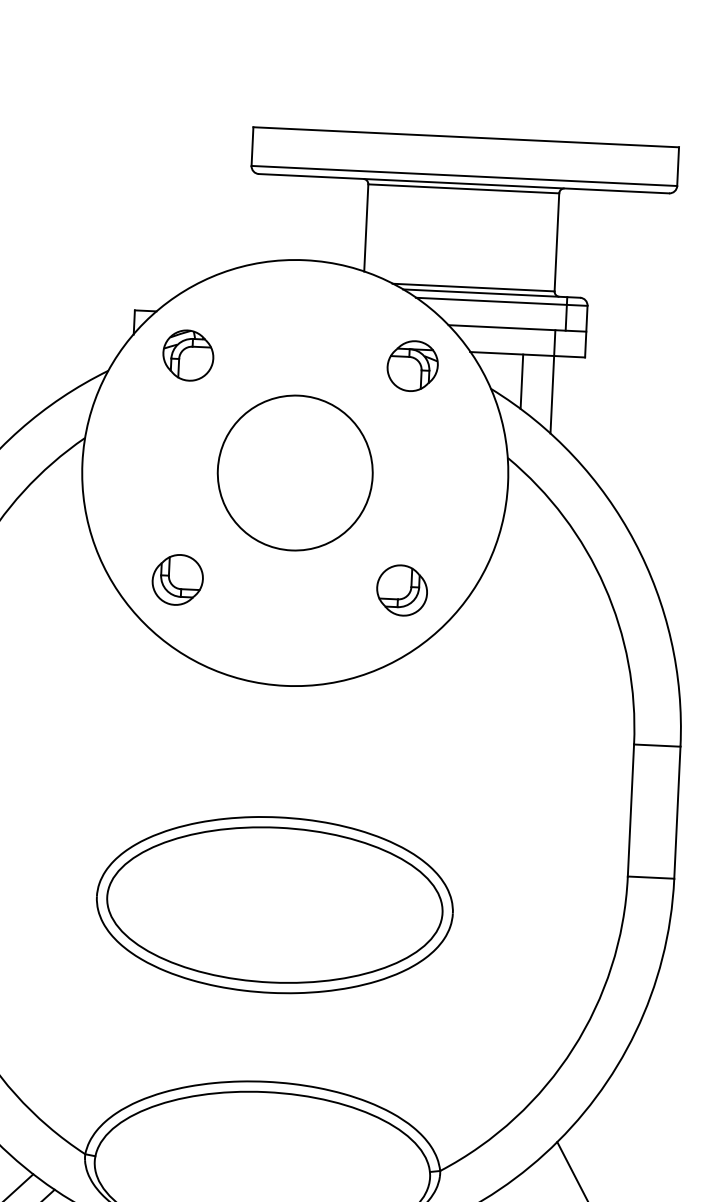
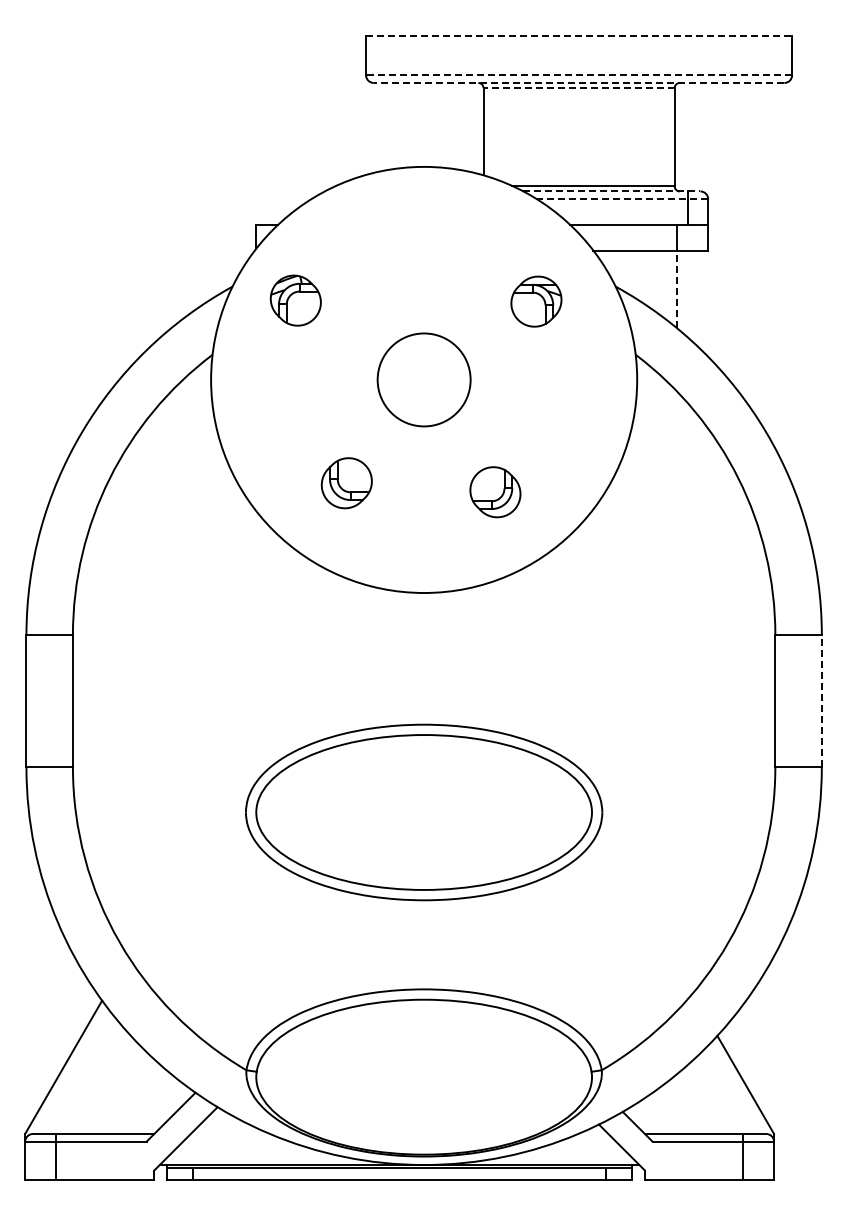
line: (466, 137) -> (579, 36), solid -> dashed
line: (463, 176) -> (578, 75), solid -> dashed
line: (463, 183) -> (578, 82), solid -> dashed
line: (464, 189) -> (579, 88), solid -> dashed
line: (491, 293) -> (611, 191), solid -> dashed
line: (501, 302) -> (622, 199), solid -> dashed
part: (188, 355) -> (295, 300), moved
part: (412, 366) -> (536, 301), moved
line: (522, 381) -> (646, 277), removed
line: (552, 394) -> (677, 289), solid -> dashed
circle: (294, 472) -> (423, 379), size x0.6
part: (177, 580) -> (346, 483), moved
part: (402, 590) -> (495, 492), moved
line: (677, 811) -> (821, 700), solid -> dashed

